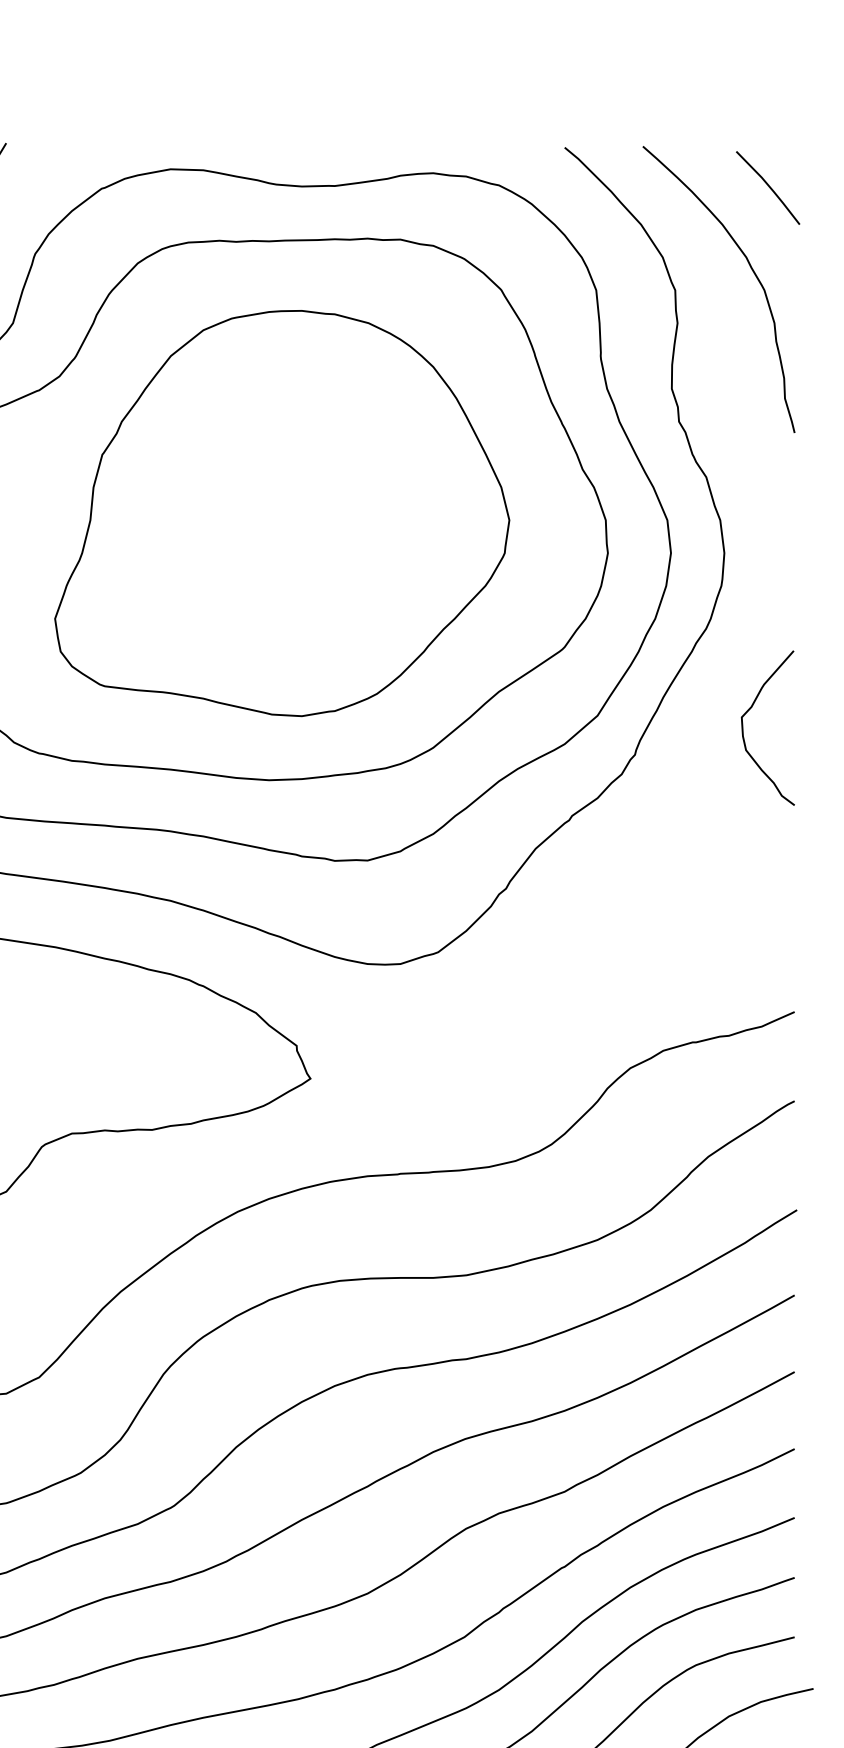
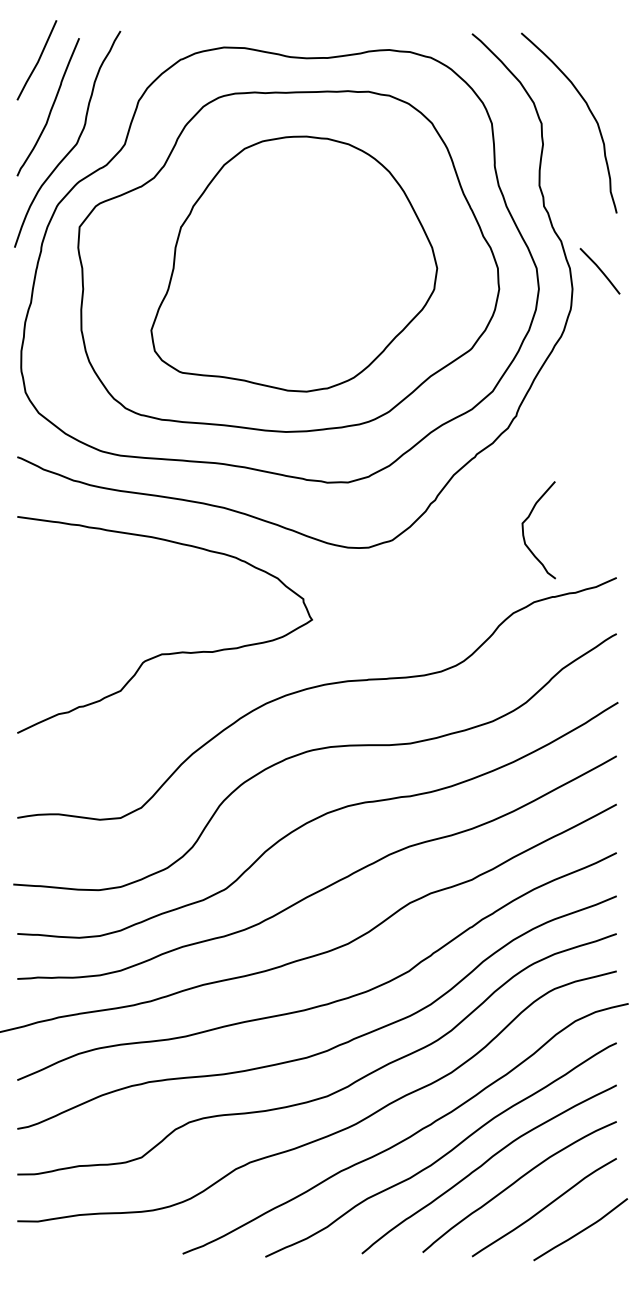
line: (767, 186) -> (599, 270), moved
curve: (744, 734) -> (524, 534), moved

